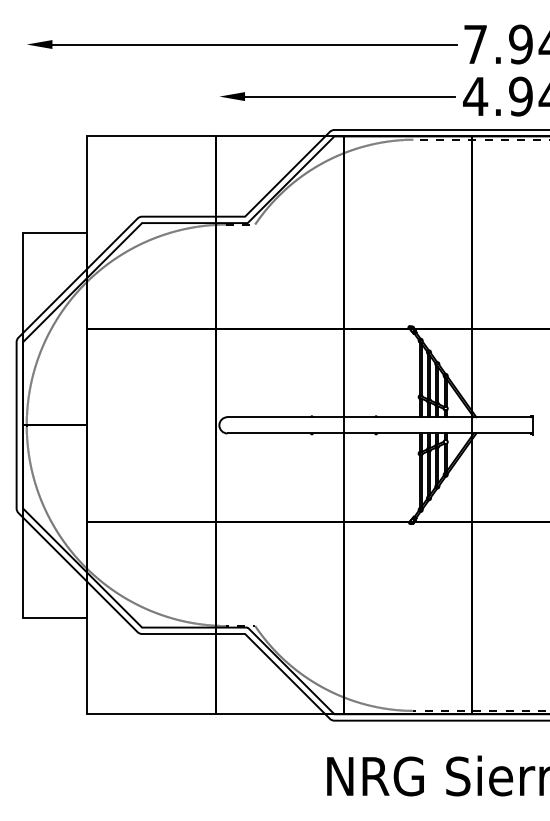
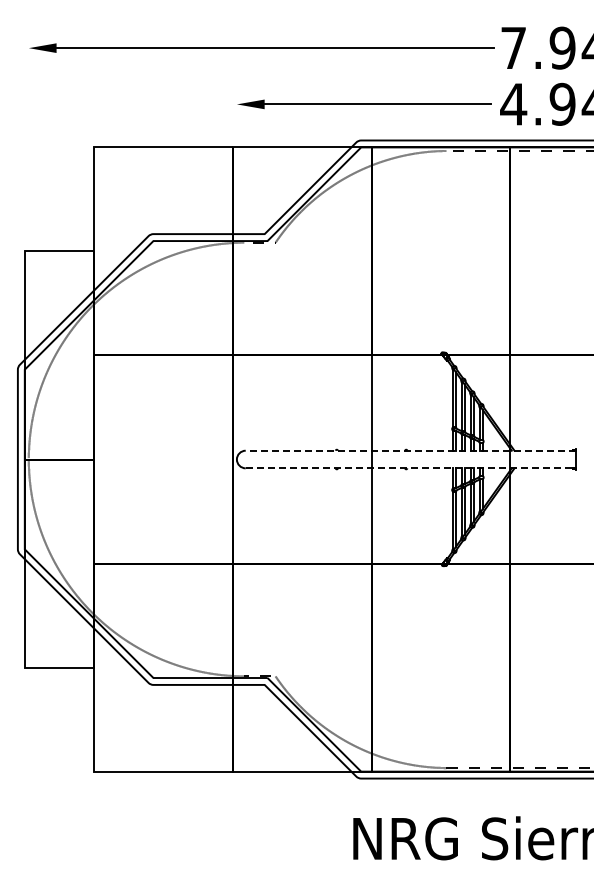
line: (380, 416) -> (410, 450), solid -> dashed
line: (380, 433) -> (411, 468), solid -> dashed

